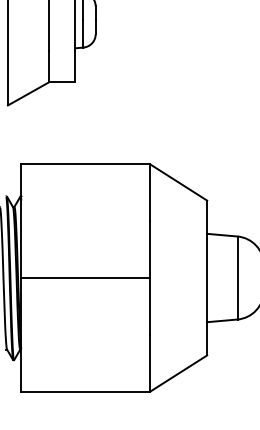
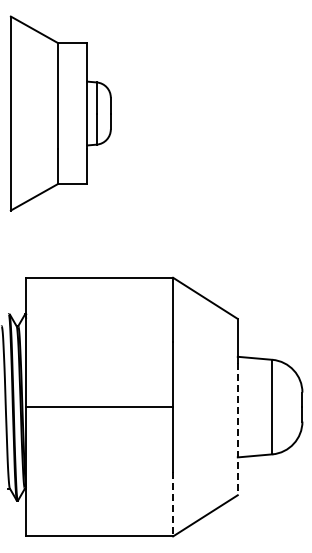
line: (206, 297) -> (237, 429), solid -> dashed
line: (150, 363) -> (173, 504), solid -> dashed

